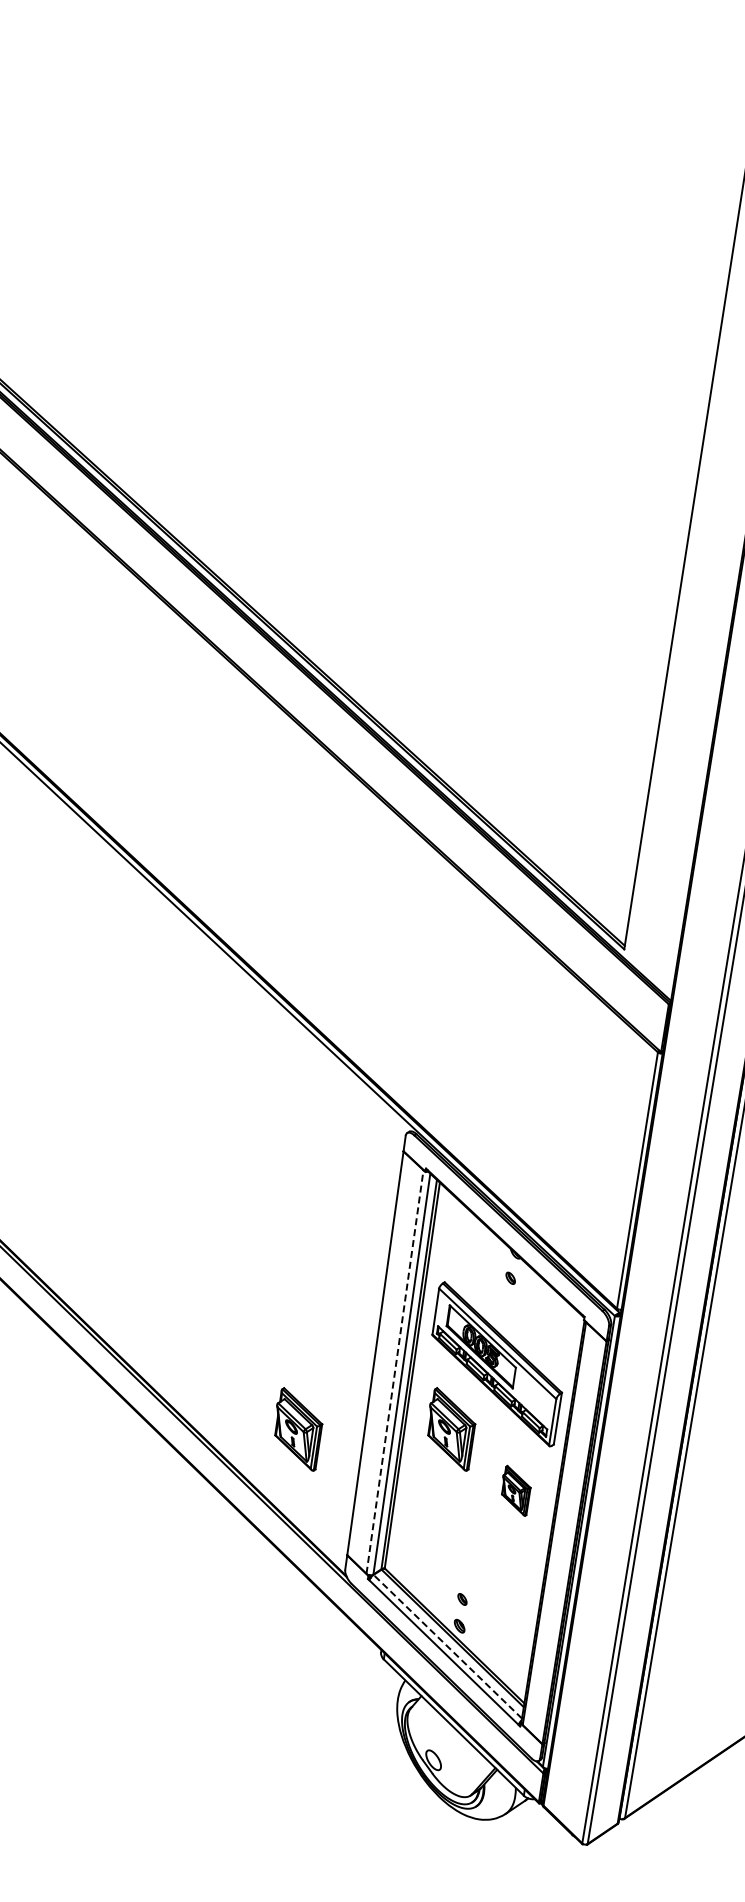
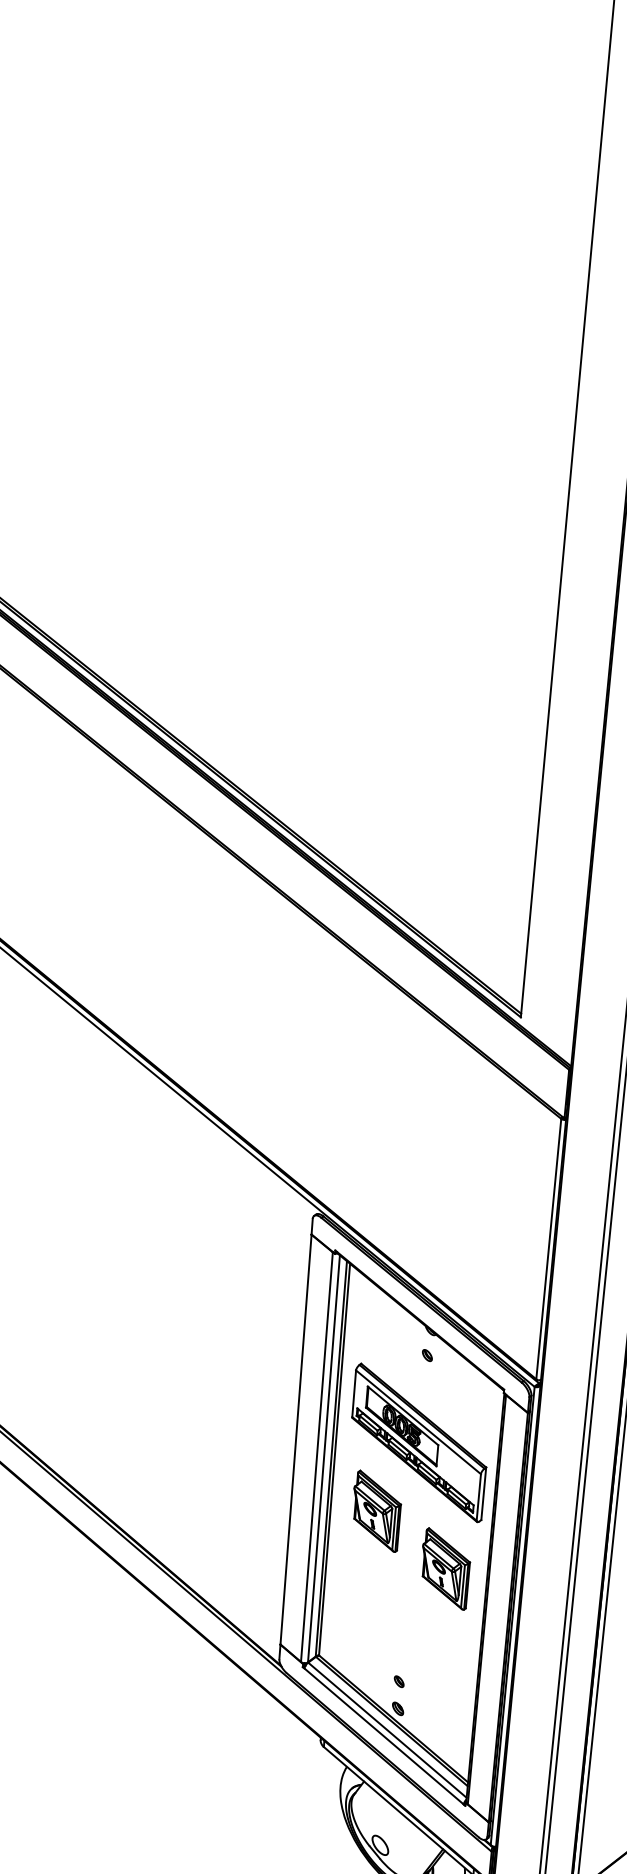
line: (395, 1372) -> (317, 1457), dashed -> solid
part: (298, 1429) -> (223, 1521), removed
part: (516, 1490) -> (446, 1568), size x1.67
line: (447, 1646) -> (387, 1730), dashed -> solid

